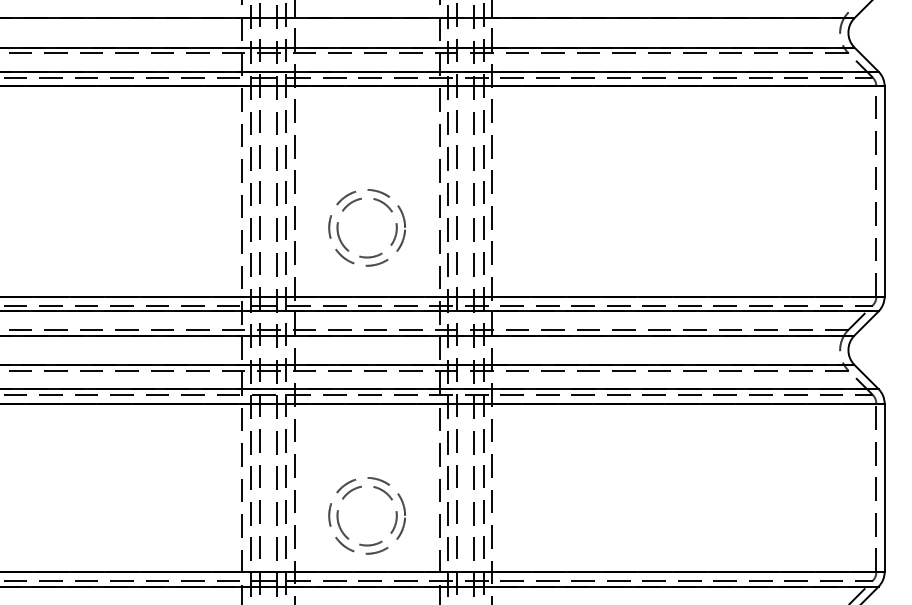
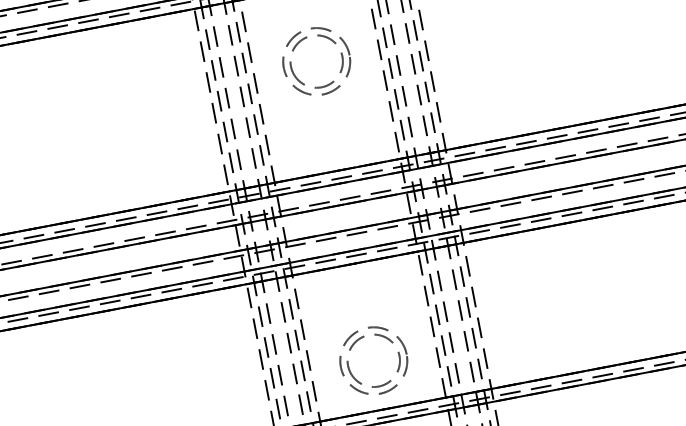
part: (348, 206) -> (296, 46), moved

